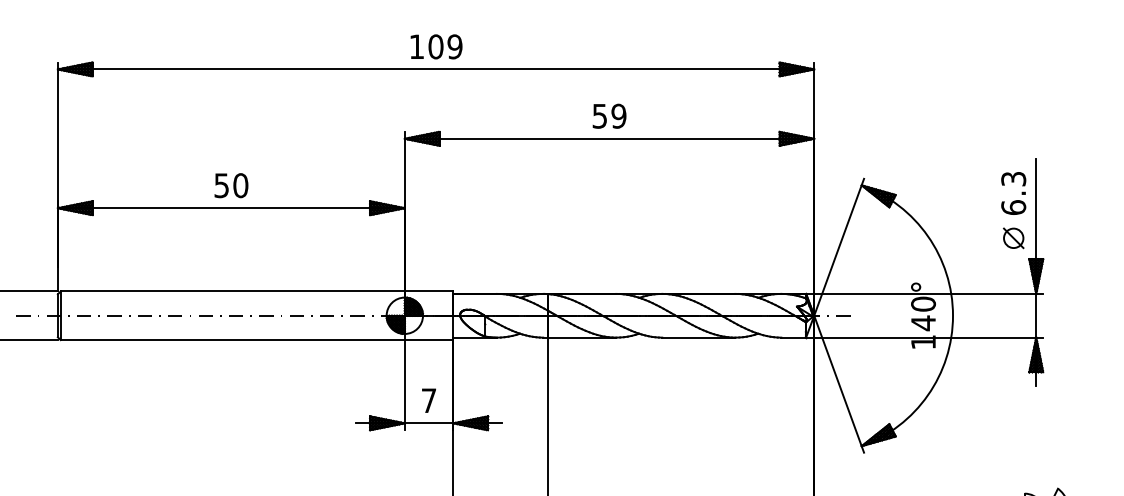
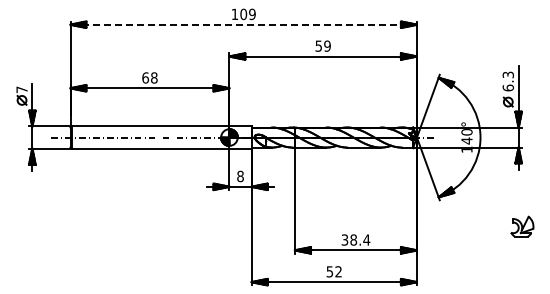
line: (437, 68) -> (244, 24), solid -> dashed
text: (230, 184) -> (149, 77), 50 -> 68
text: (428, 400) -> (240, 176), 7 -> 8

